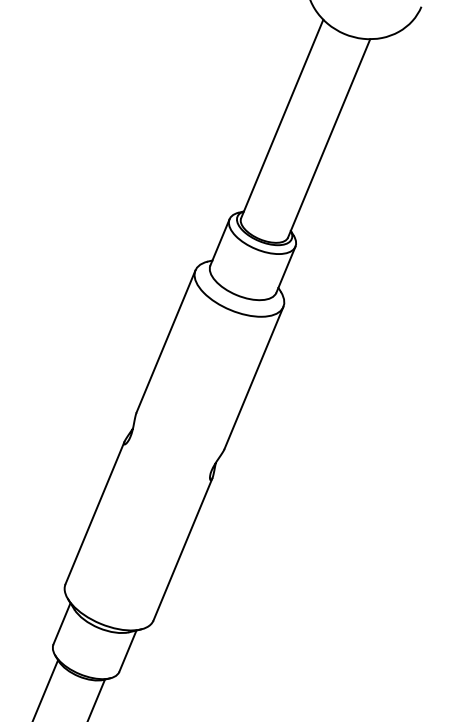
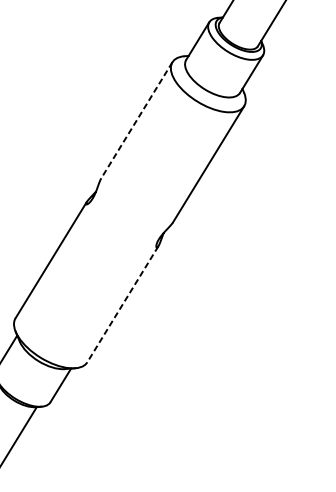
line: (166, 341) -> (137, 120), solid -> dashed
line: (182, 549) -> (122, 304), solid -> dashed

